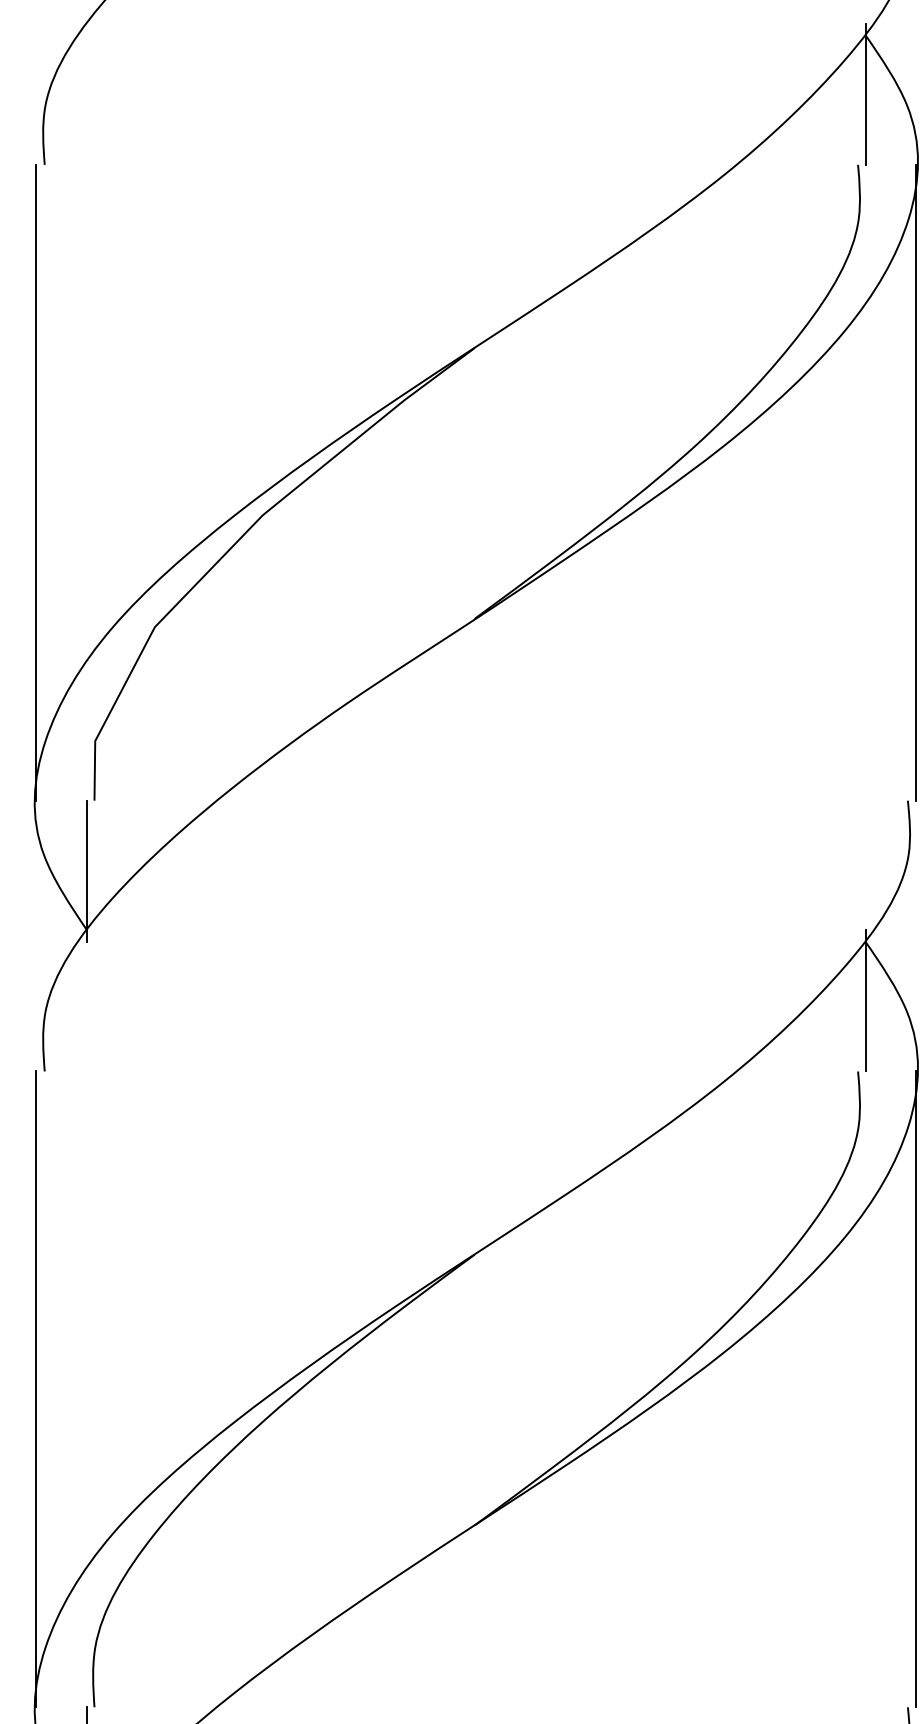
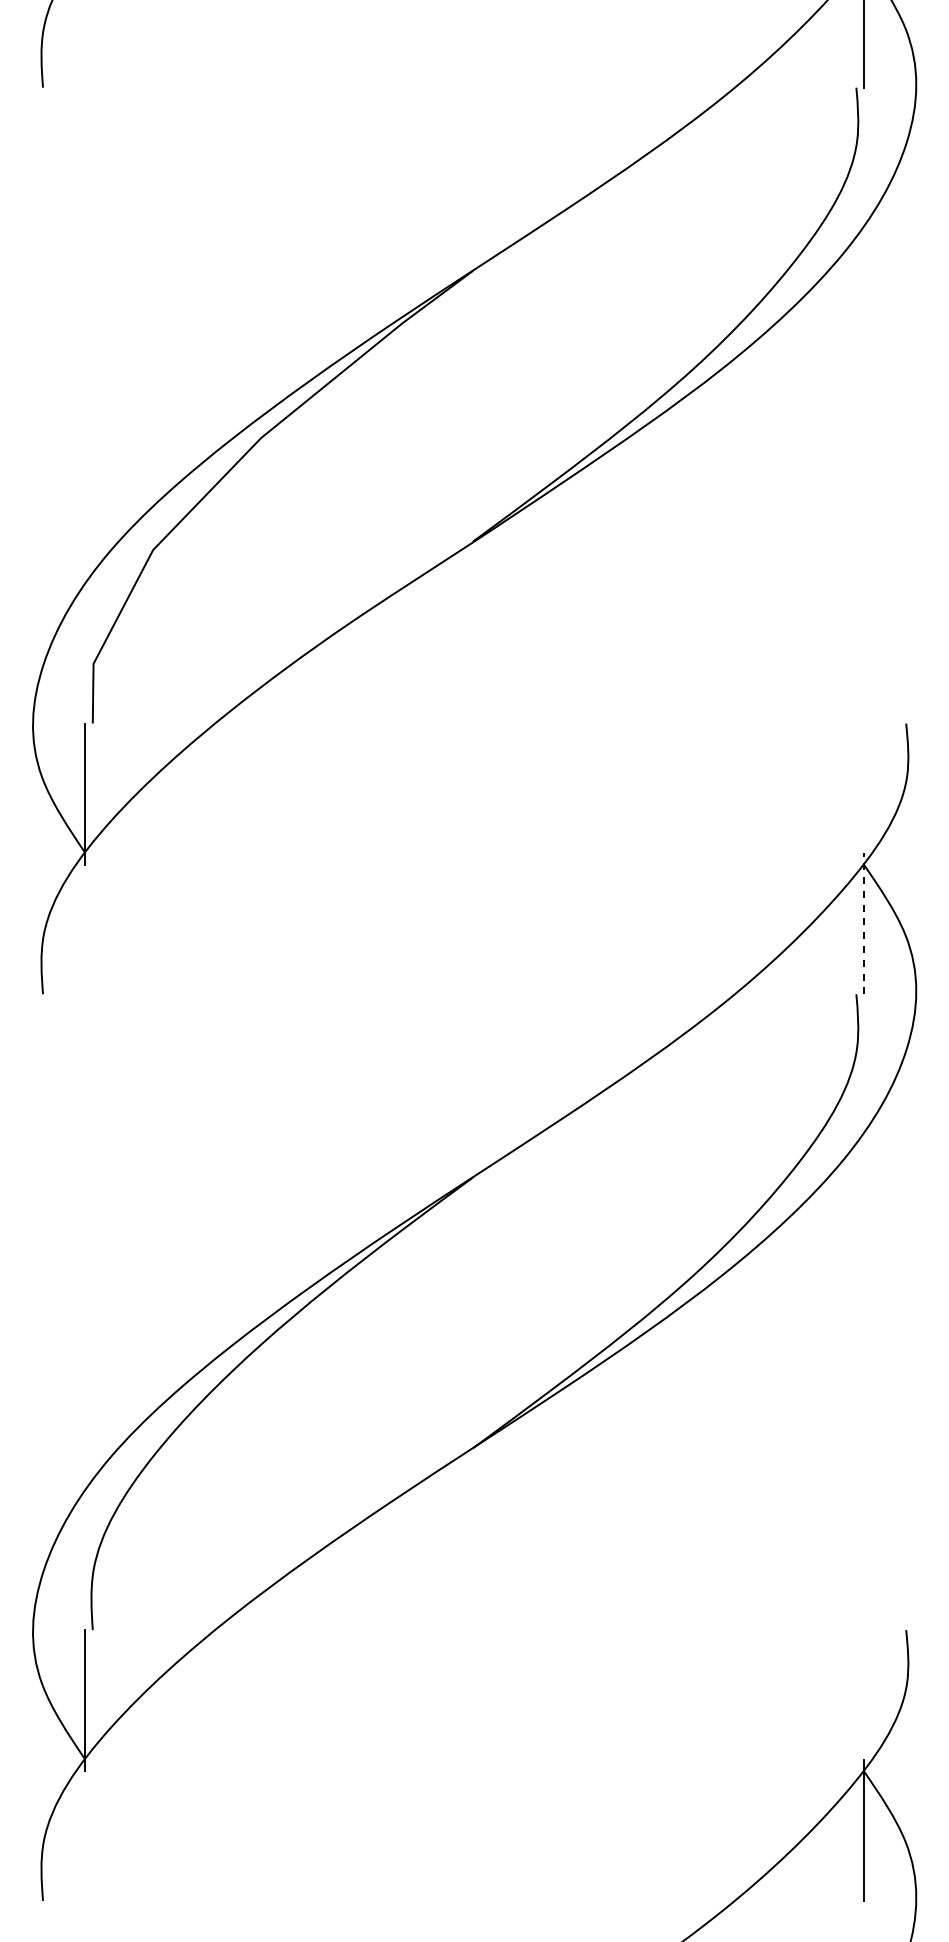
line: (36, 482) -> (34, 405), removed
line: (916, 482) -> (914, 405), removed
line: (865, 1000) -> (863, 923), solid -> dashed
line: (36, 1389) -> (34, 1312), removed
line: (916, 1389) -> (914, 1312), removed

